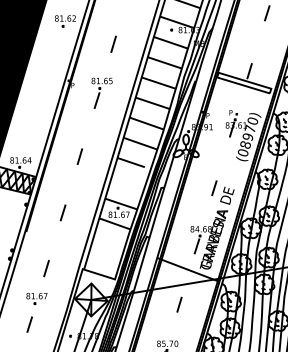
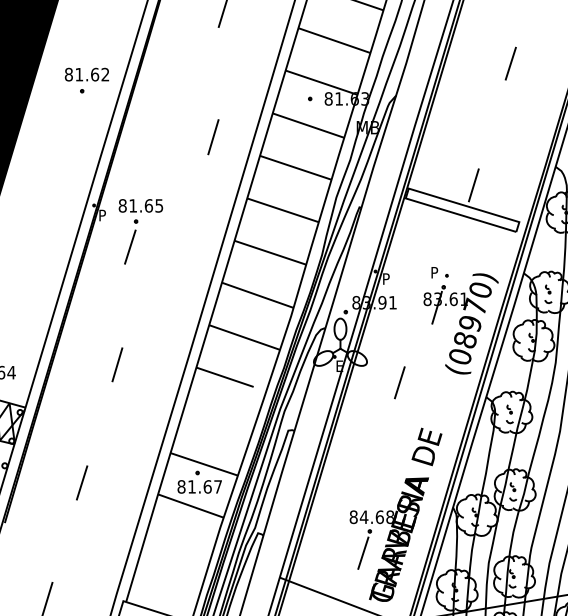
line: (113, 43) -> (213, 135), moved
part: (101, 92) -> (139, 230), moved
line: (214, 188) -> (400, 383), moved

